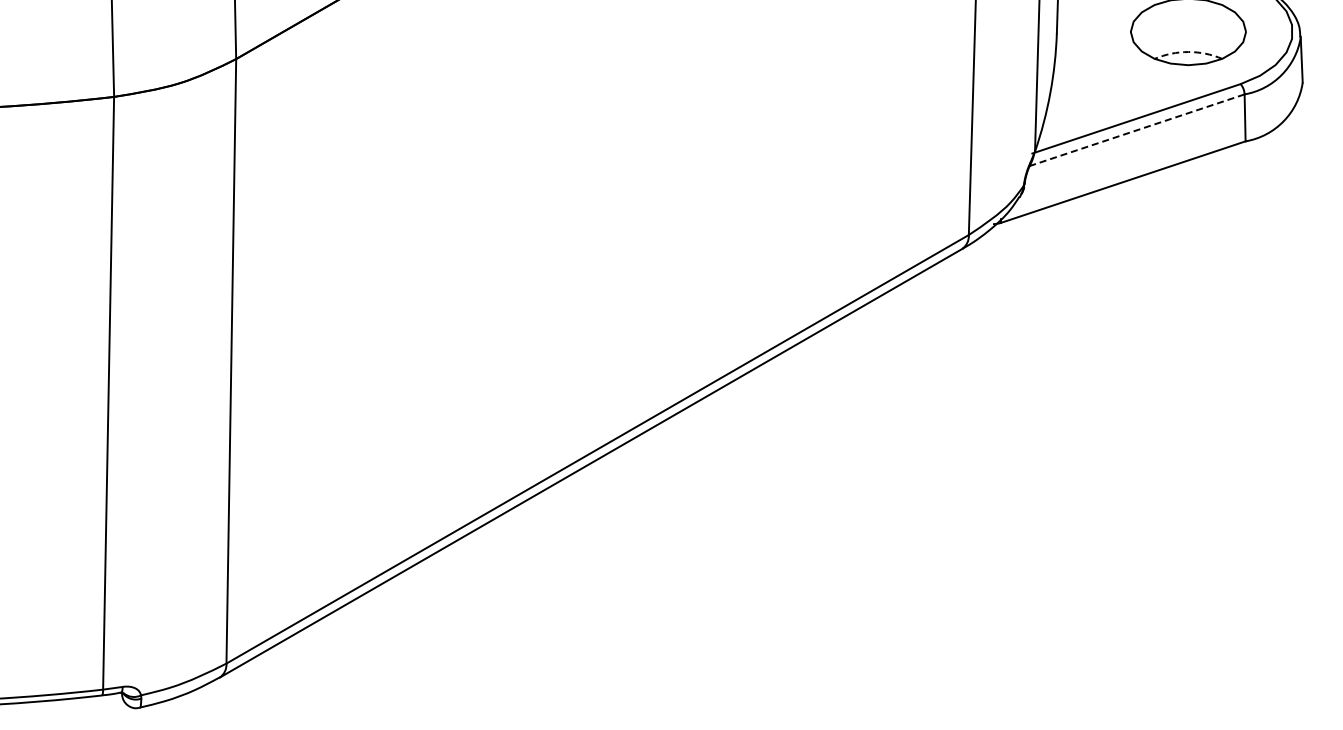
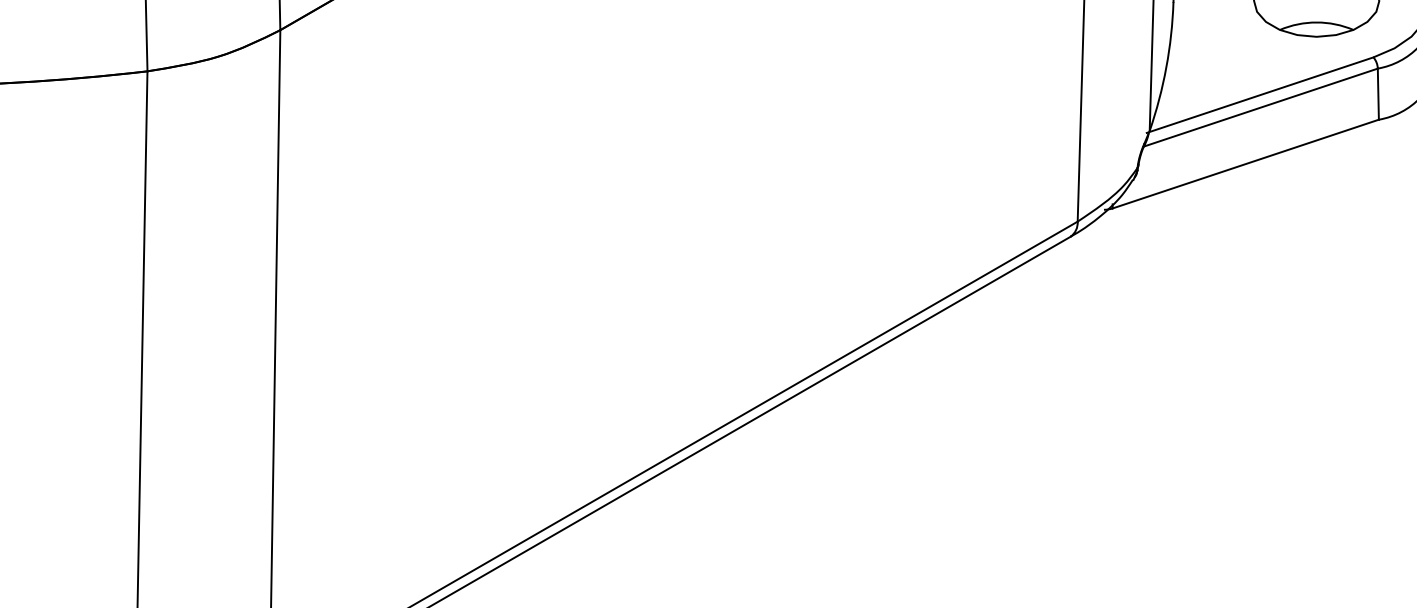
arc: (1188, 52) -> (1316, 23), dashed -> solid
line: (1136, 130) -> (1260, 107), dashed -> solid

